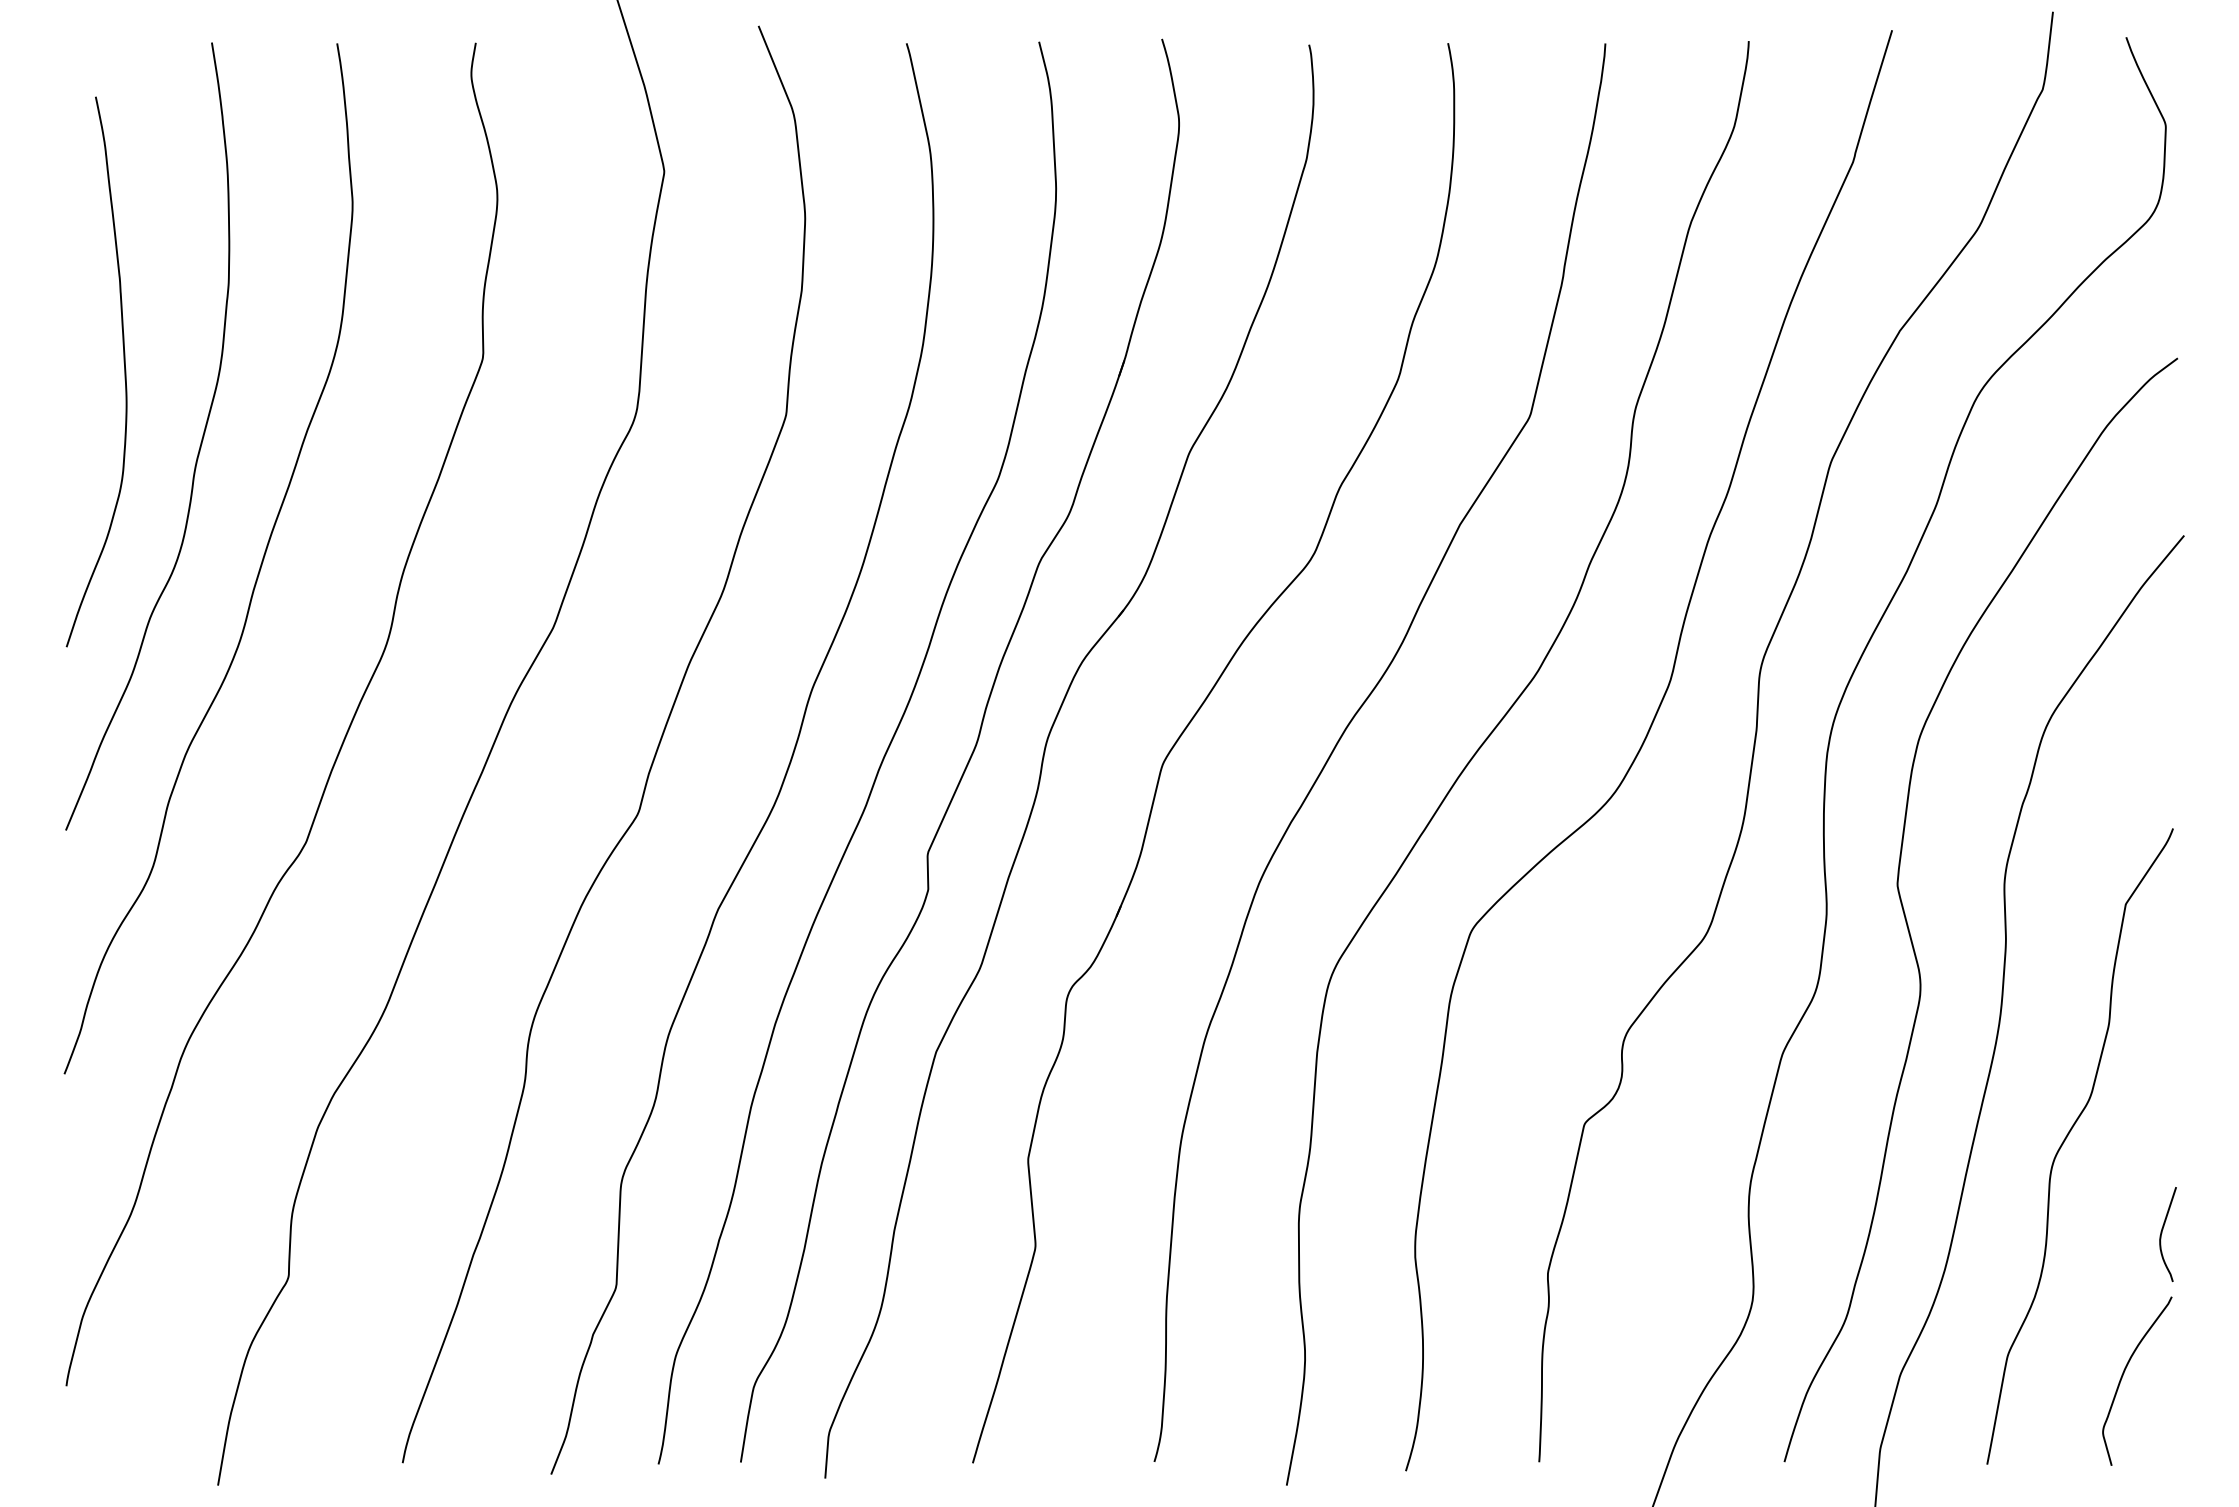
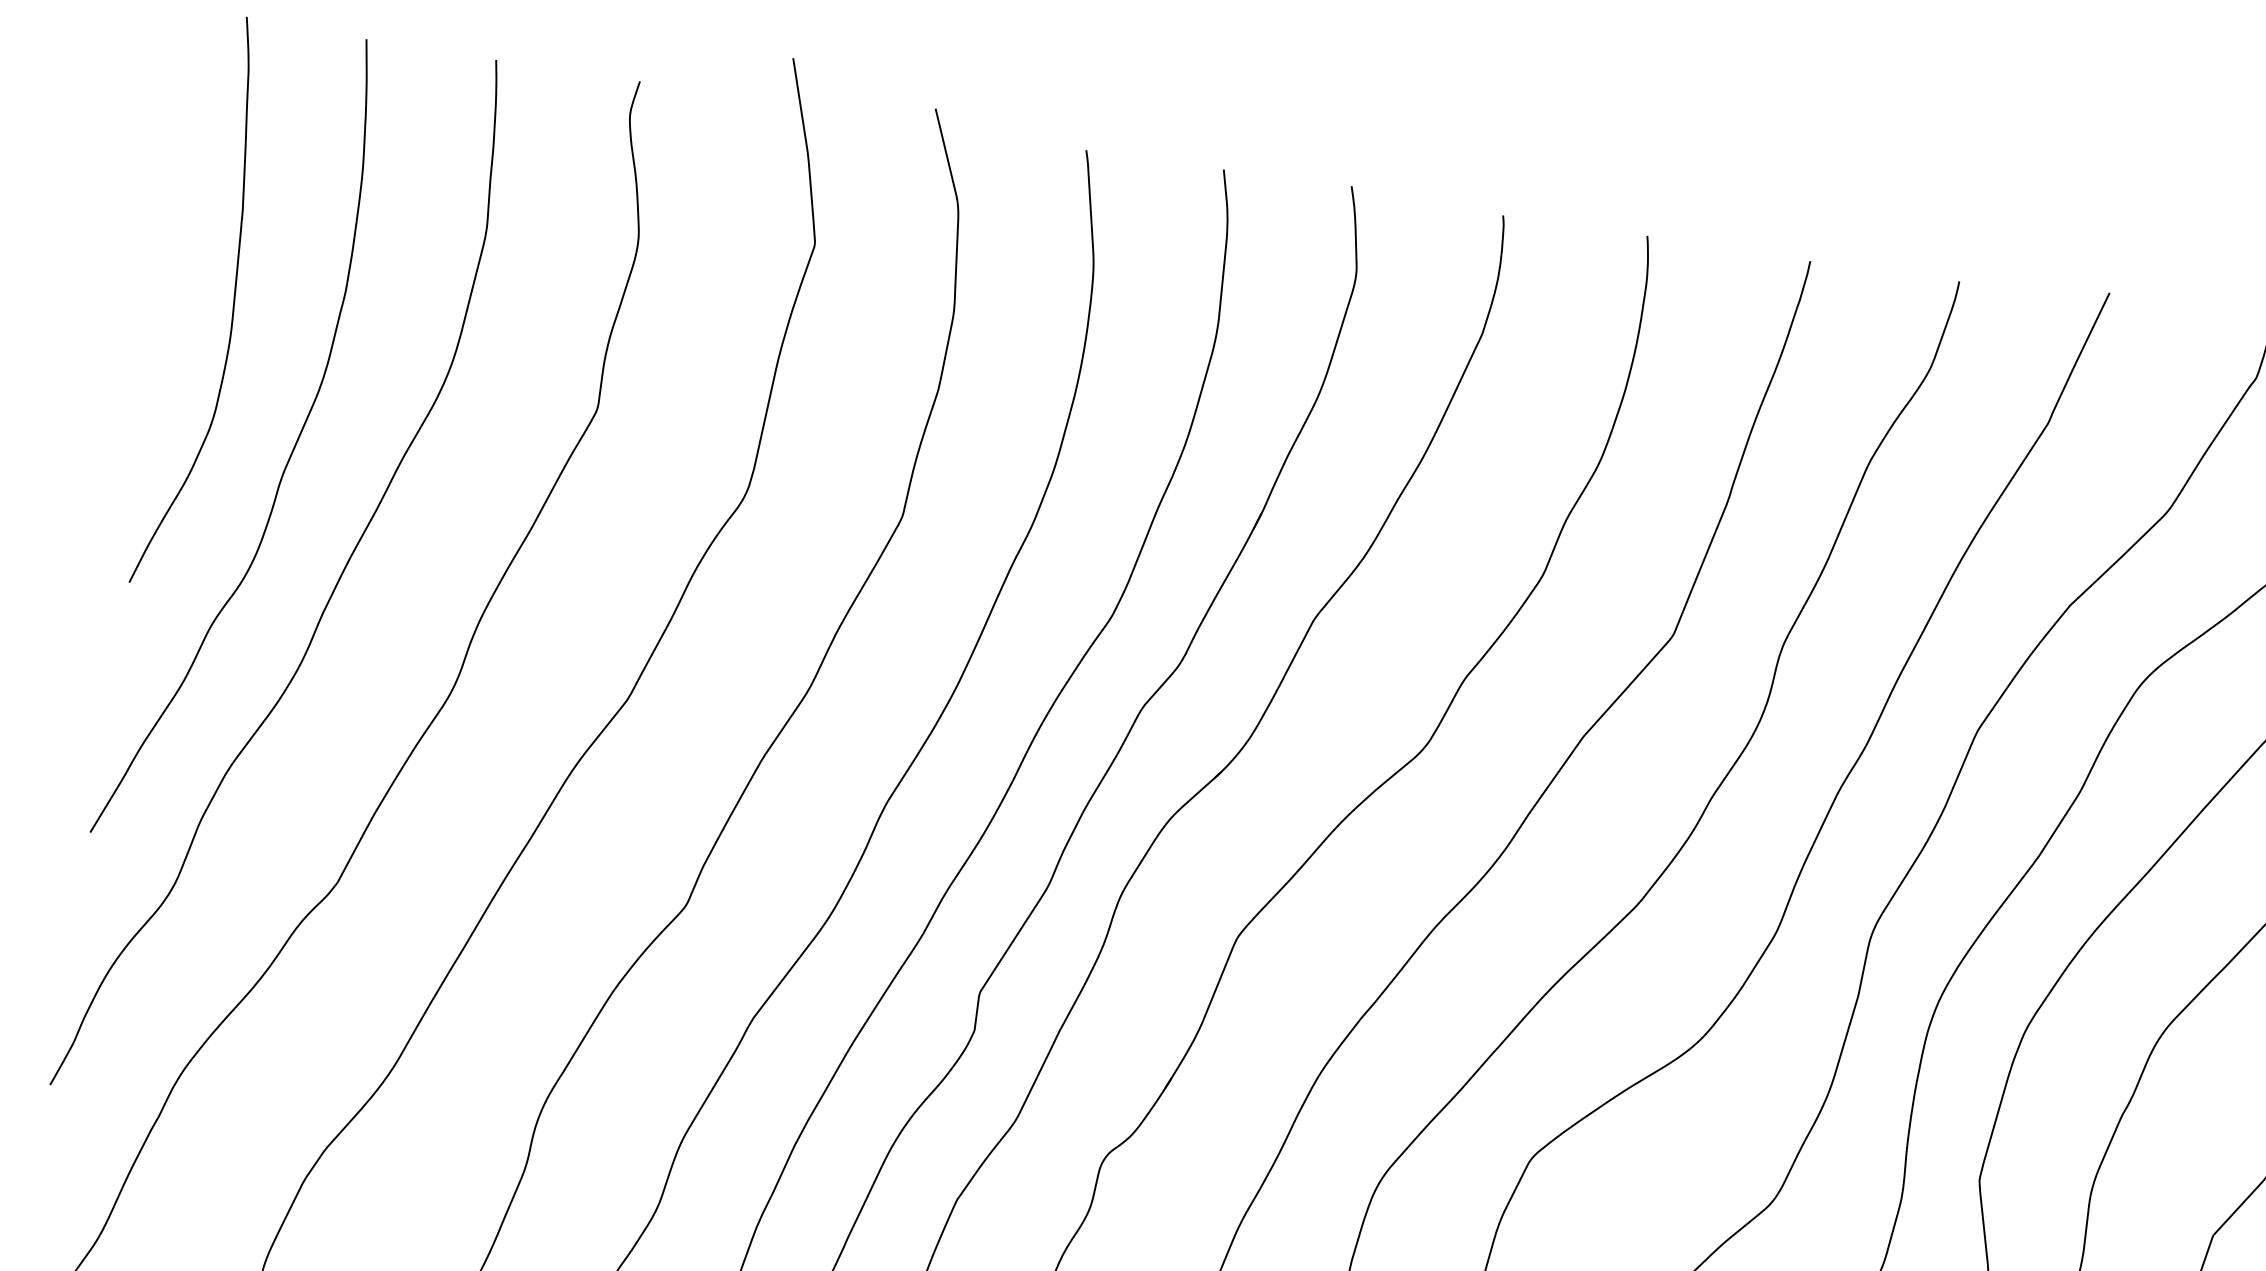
curve: (124, 371) -> (232, 306), moved

